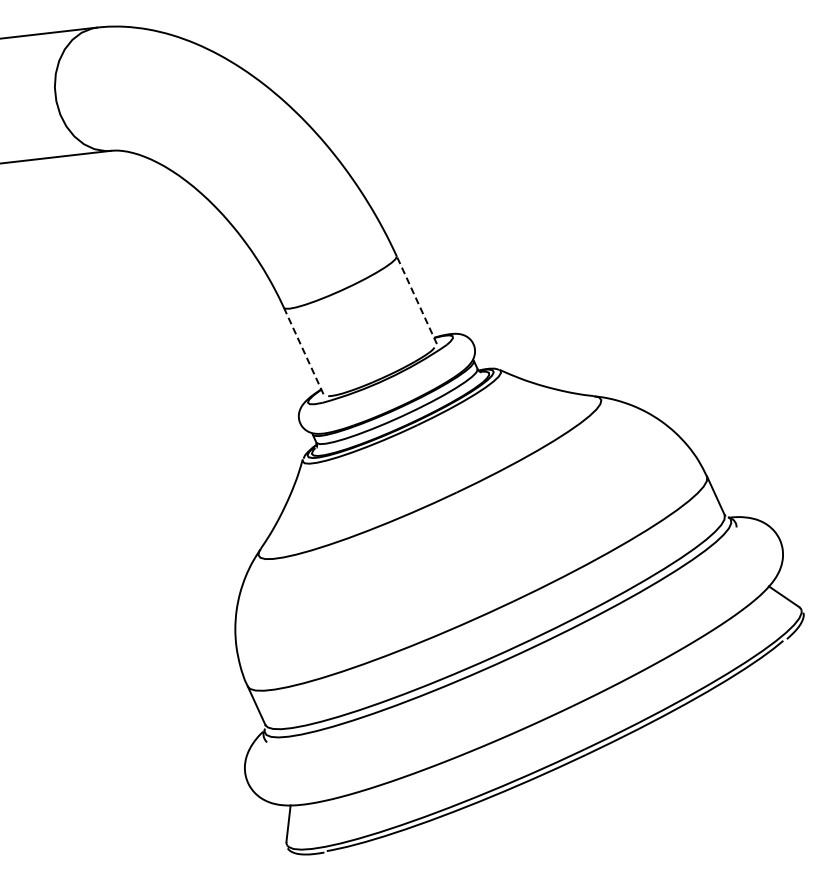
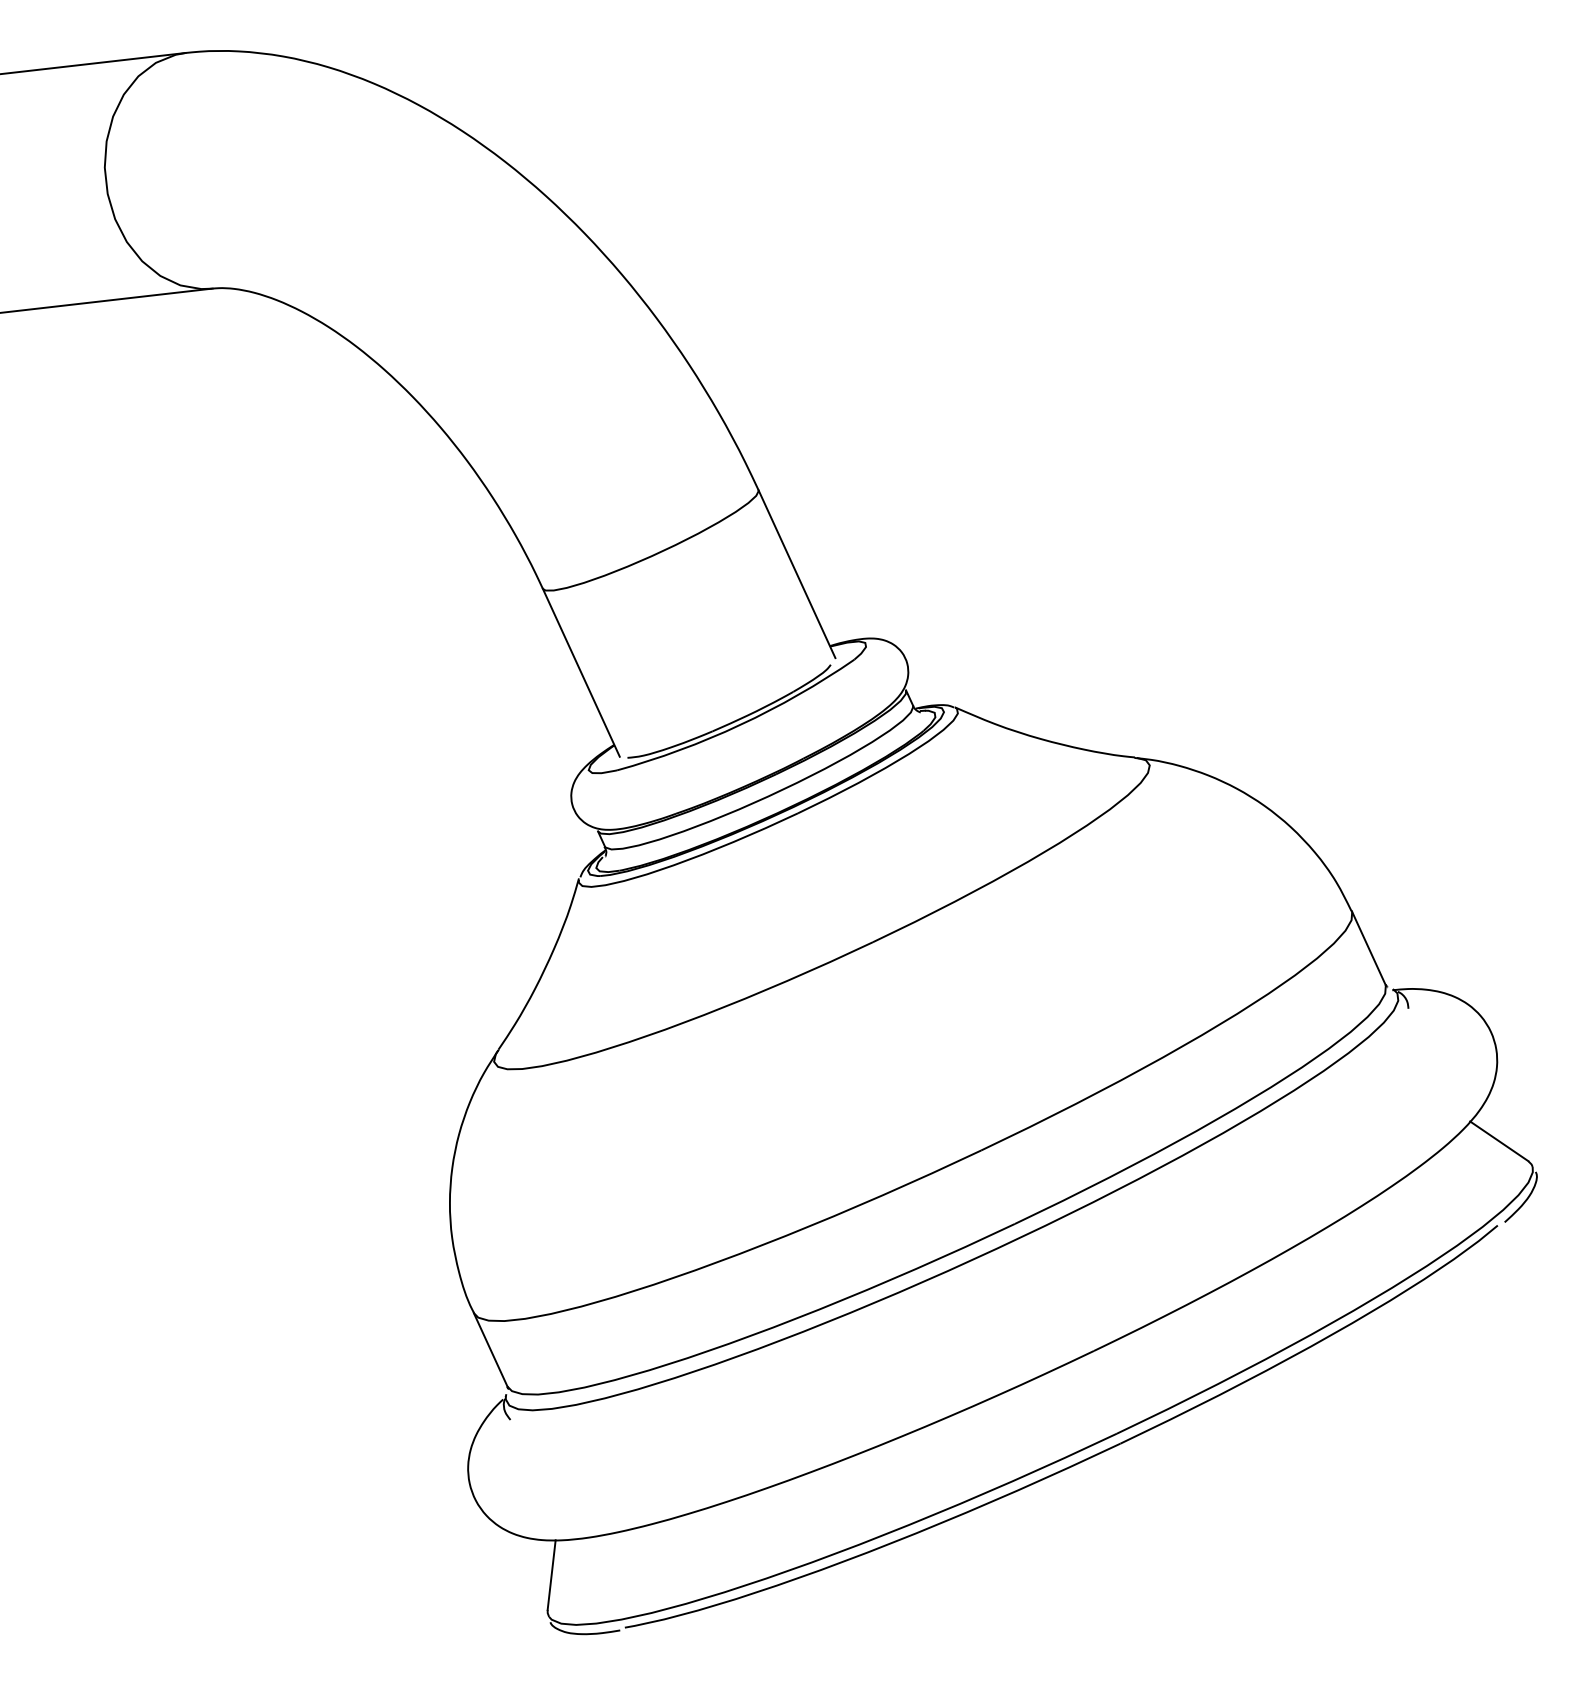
line: (416, 299) -> (796, 572), dashed -> solid
line: (304, 352) -> (582, 674), dashed -> solid

